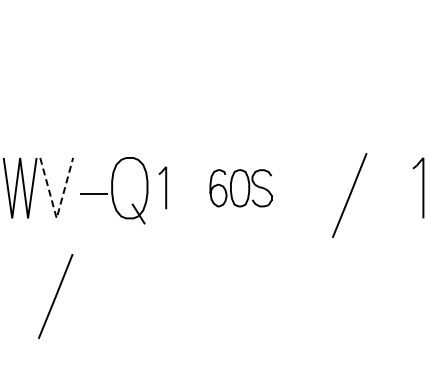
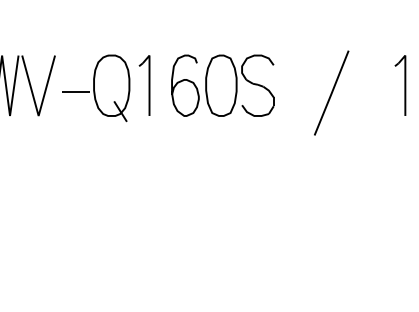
part: (162, 187) -> (144, 85), size x1.43
part: (240, 188) -> (222, 86), size x1.67
line: (56, 218) -> (38, 116), dashed -> solid
line: (55, 296) -> (37, 194), removed

